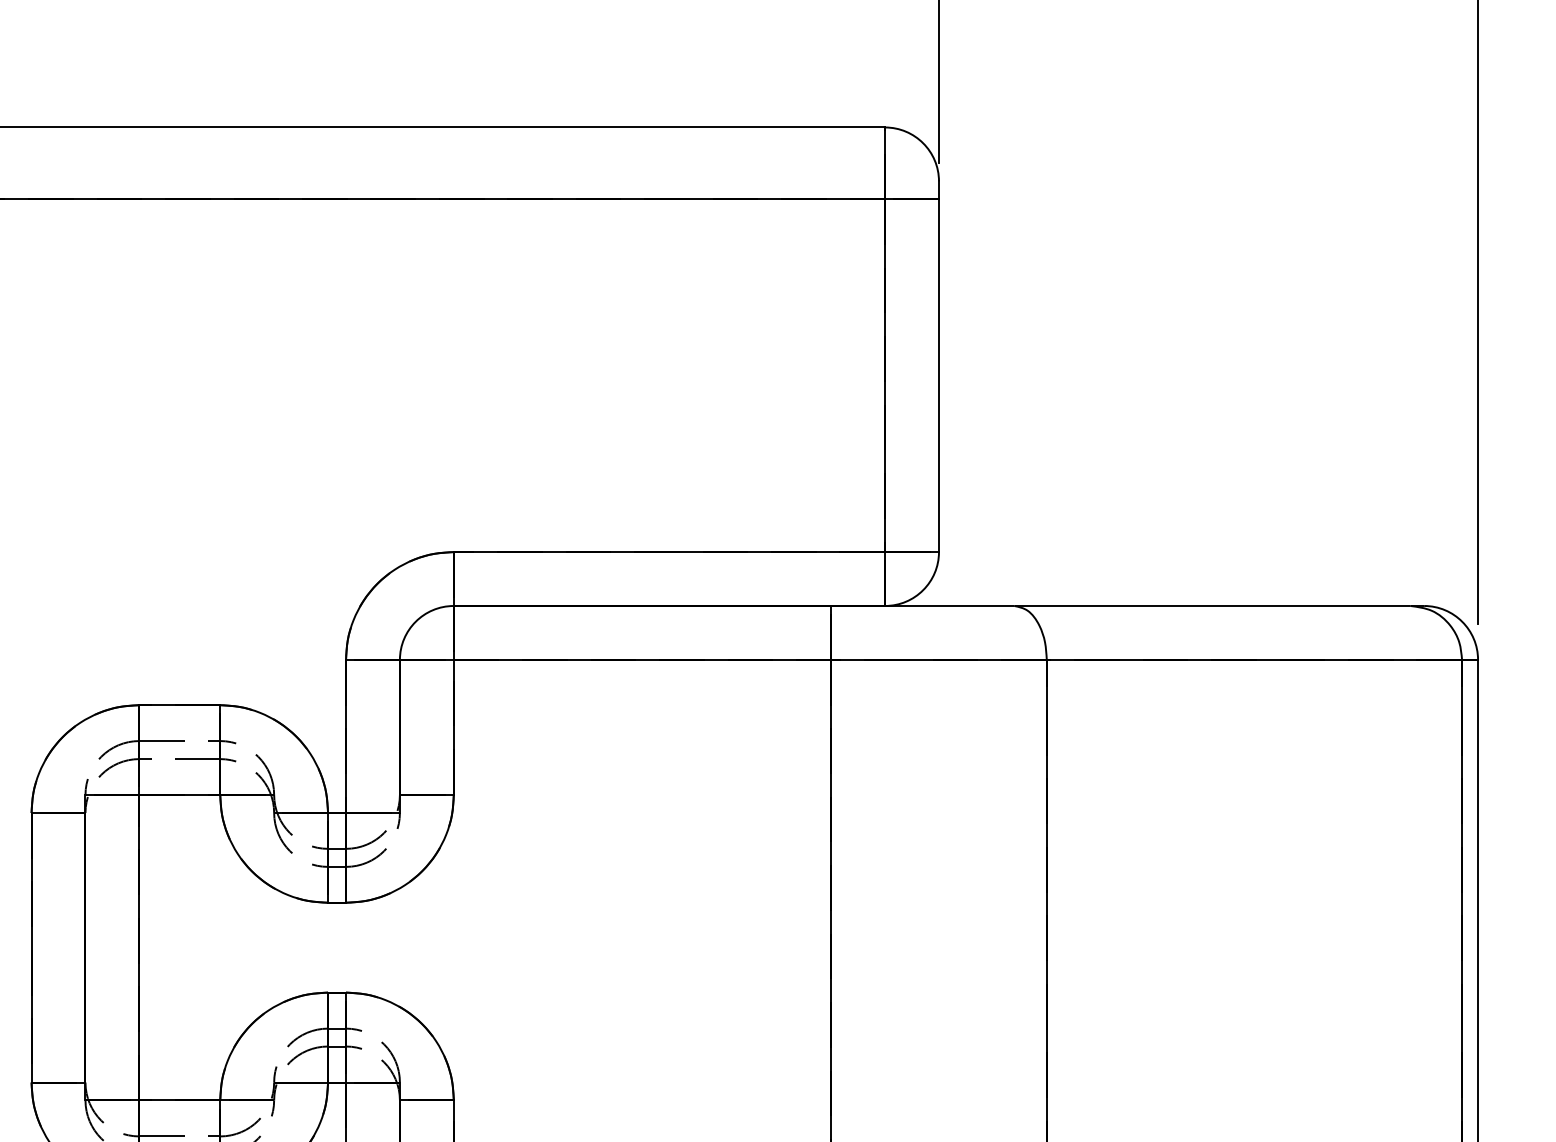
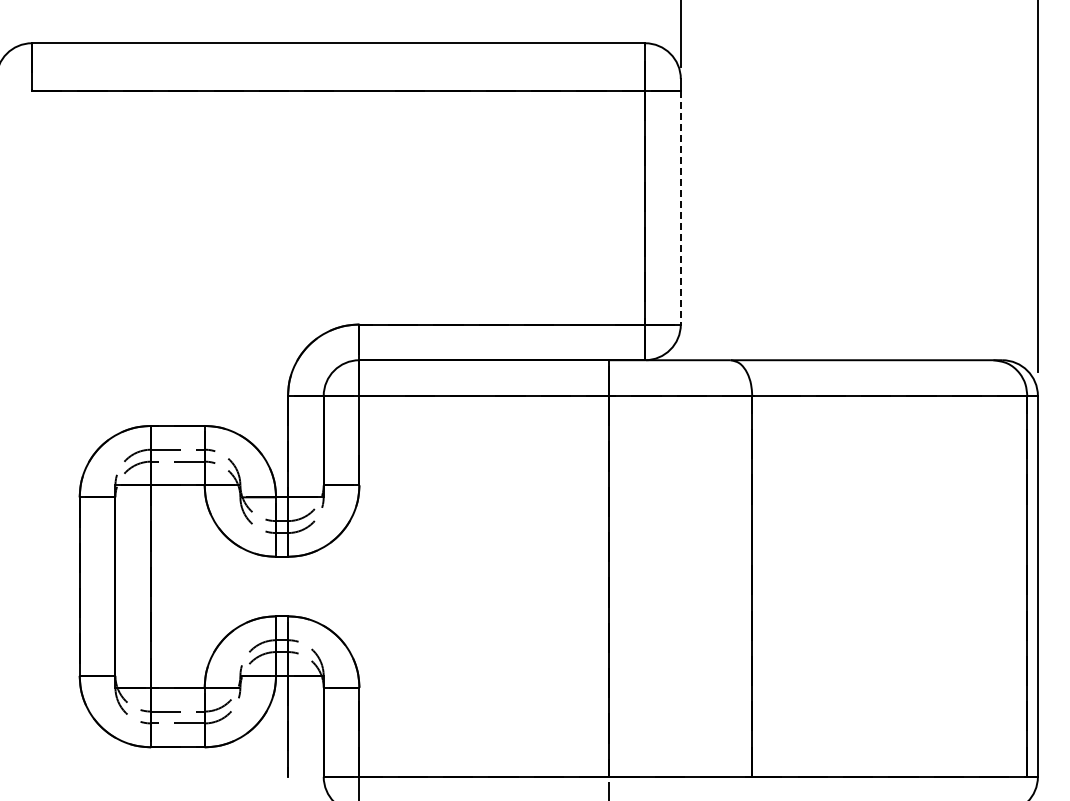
line: (938, 375) -> (680, 207), solid -> dashed

